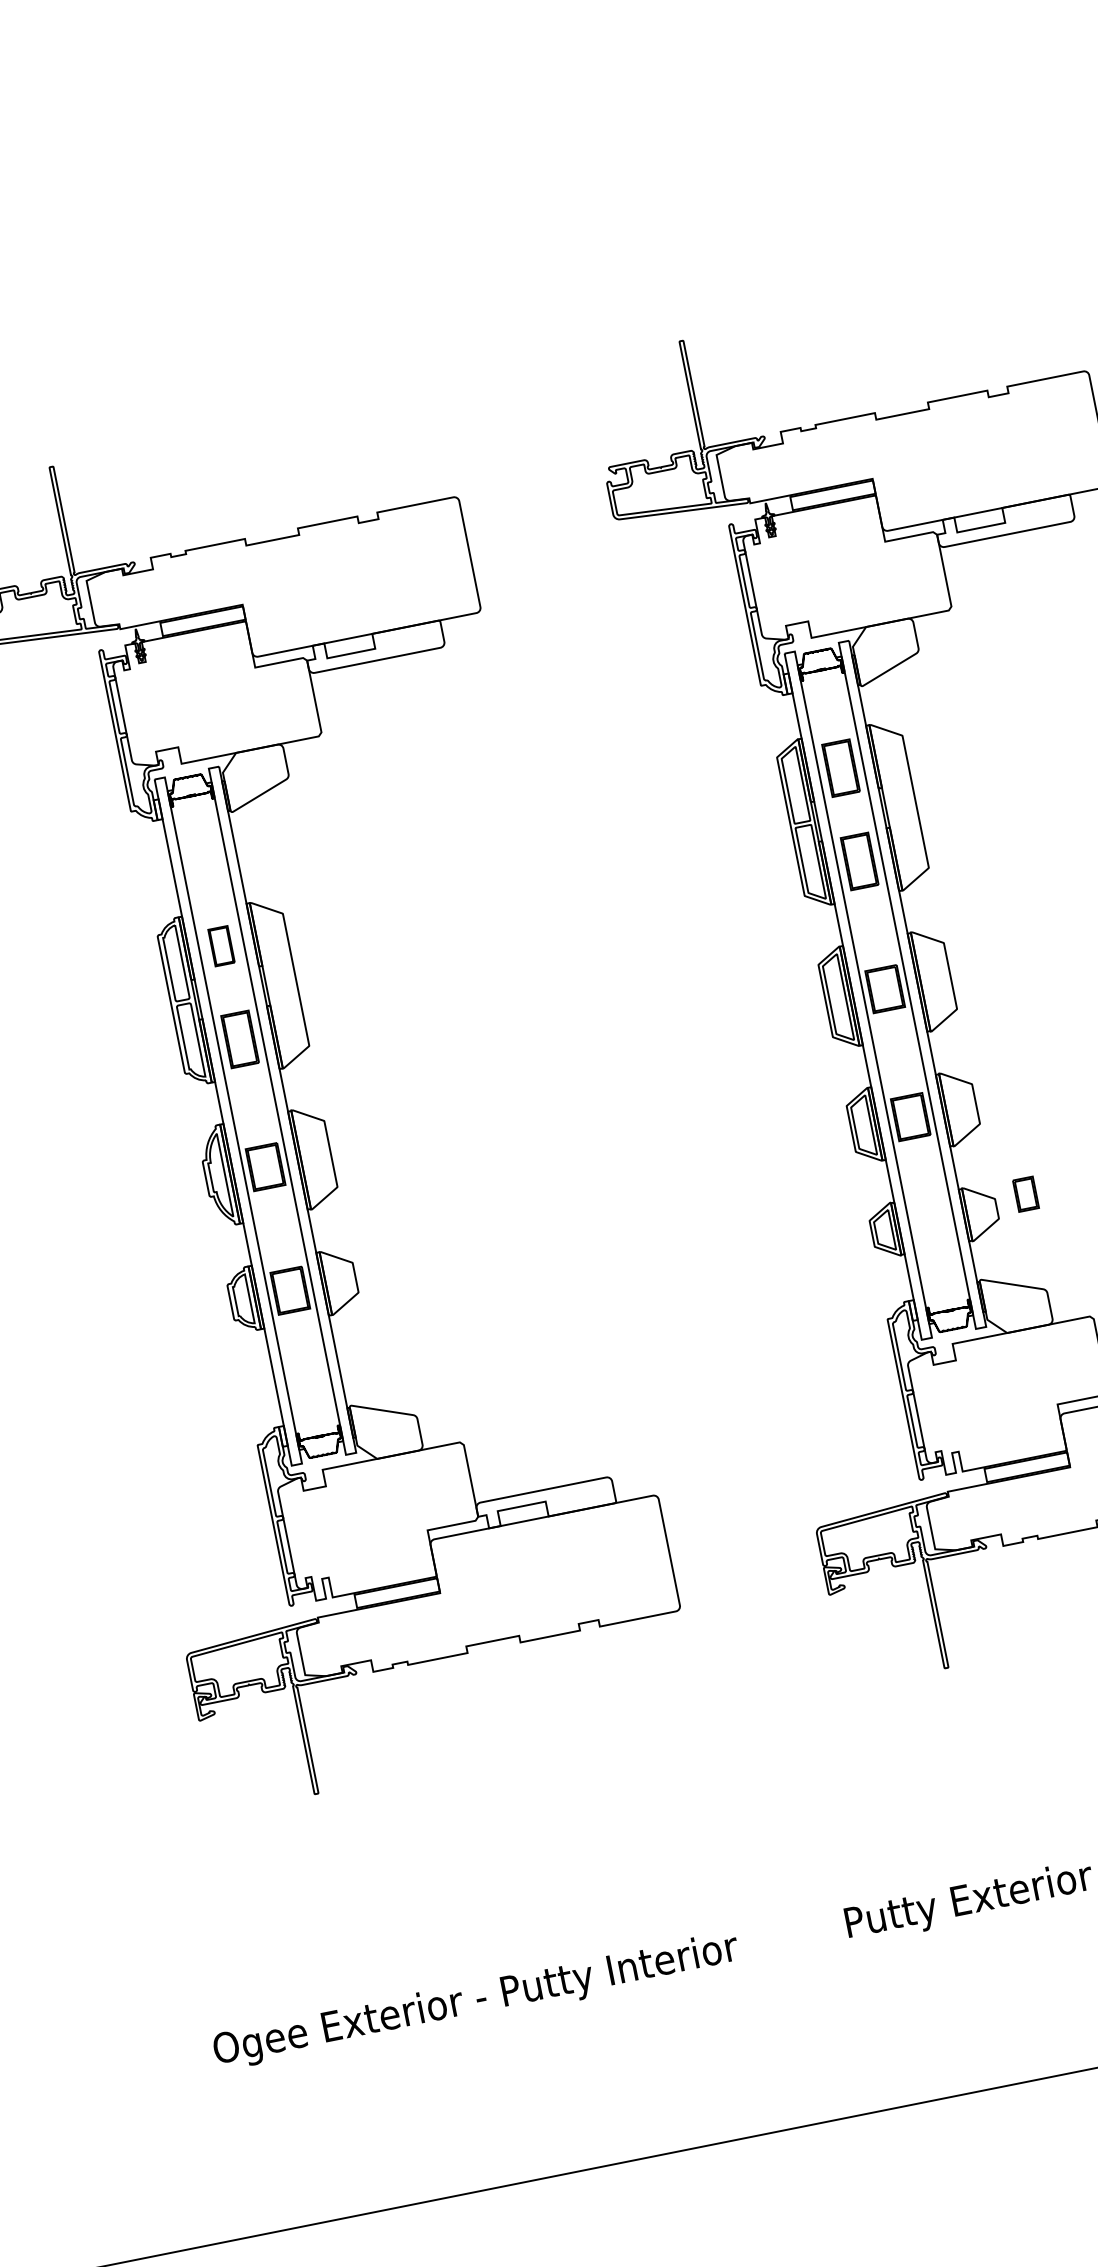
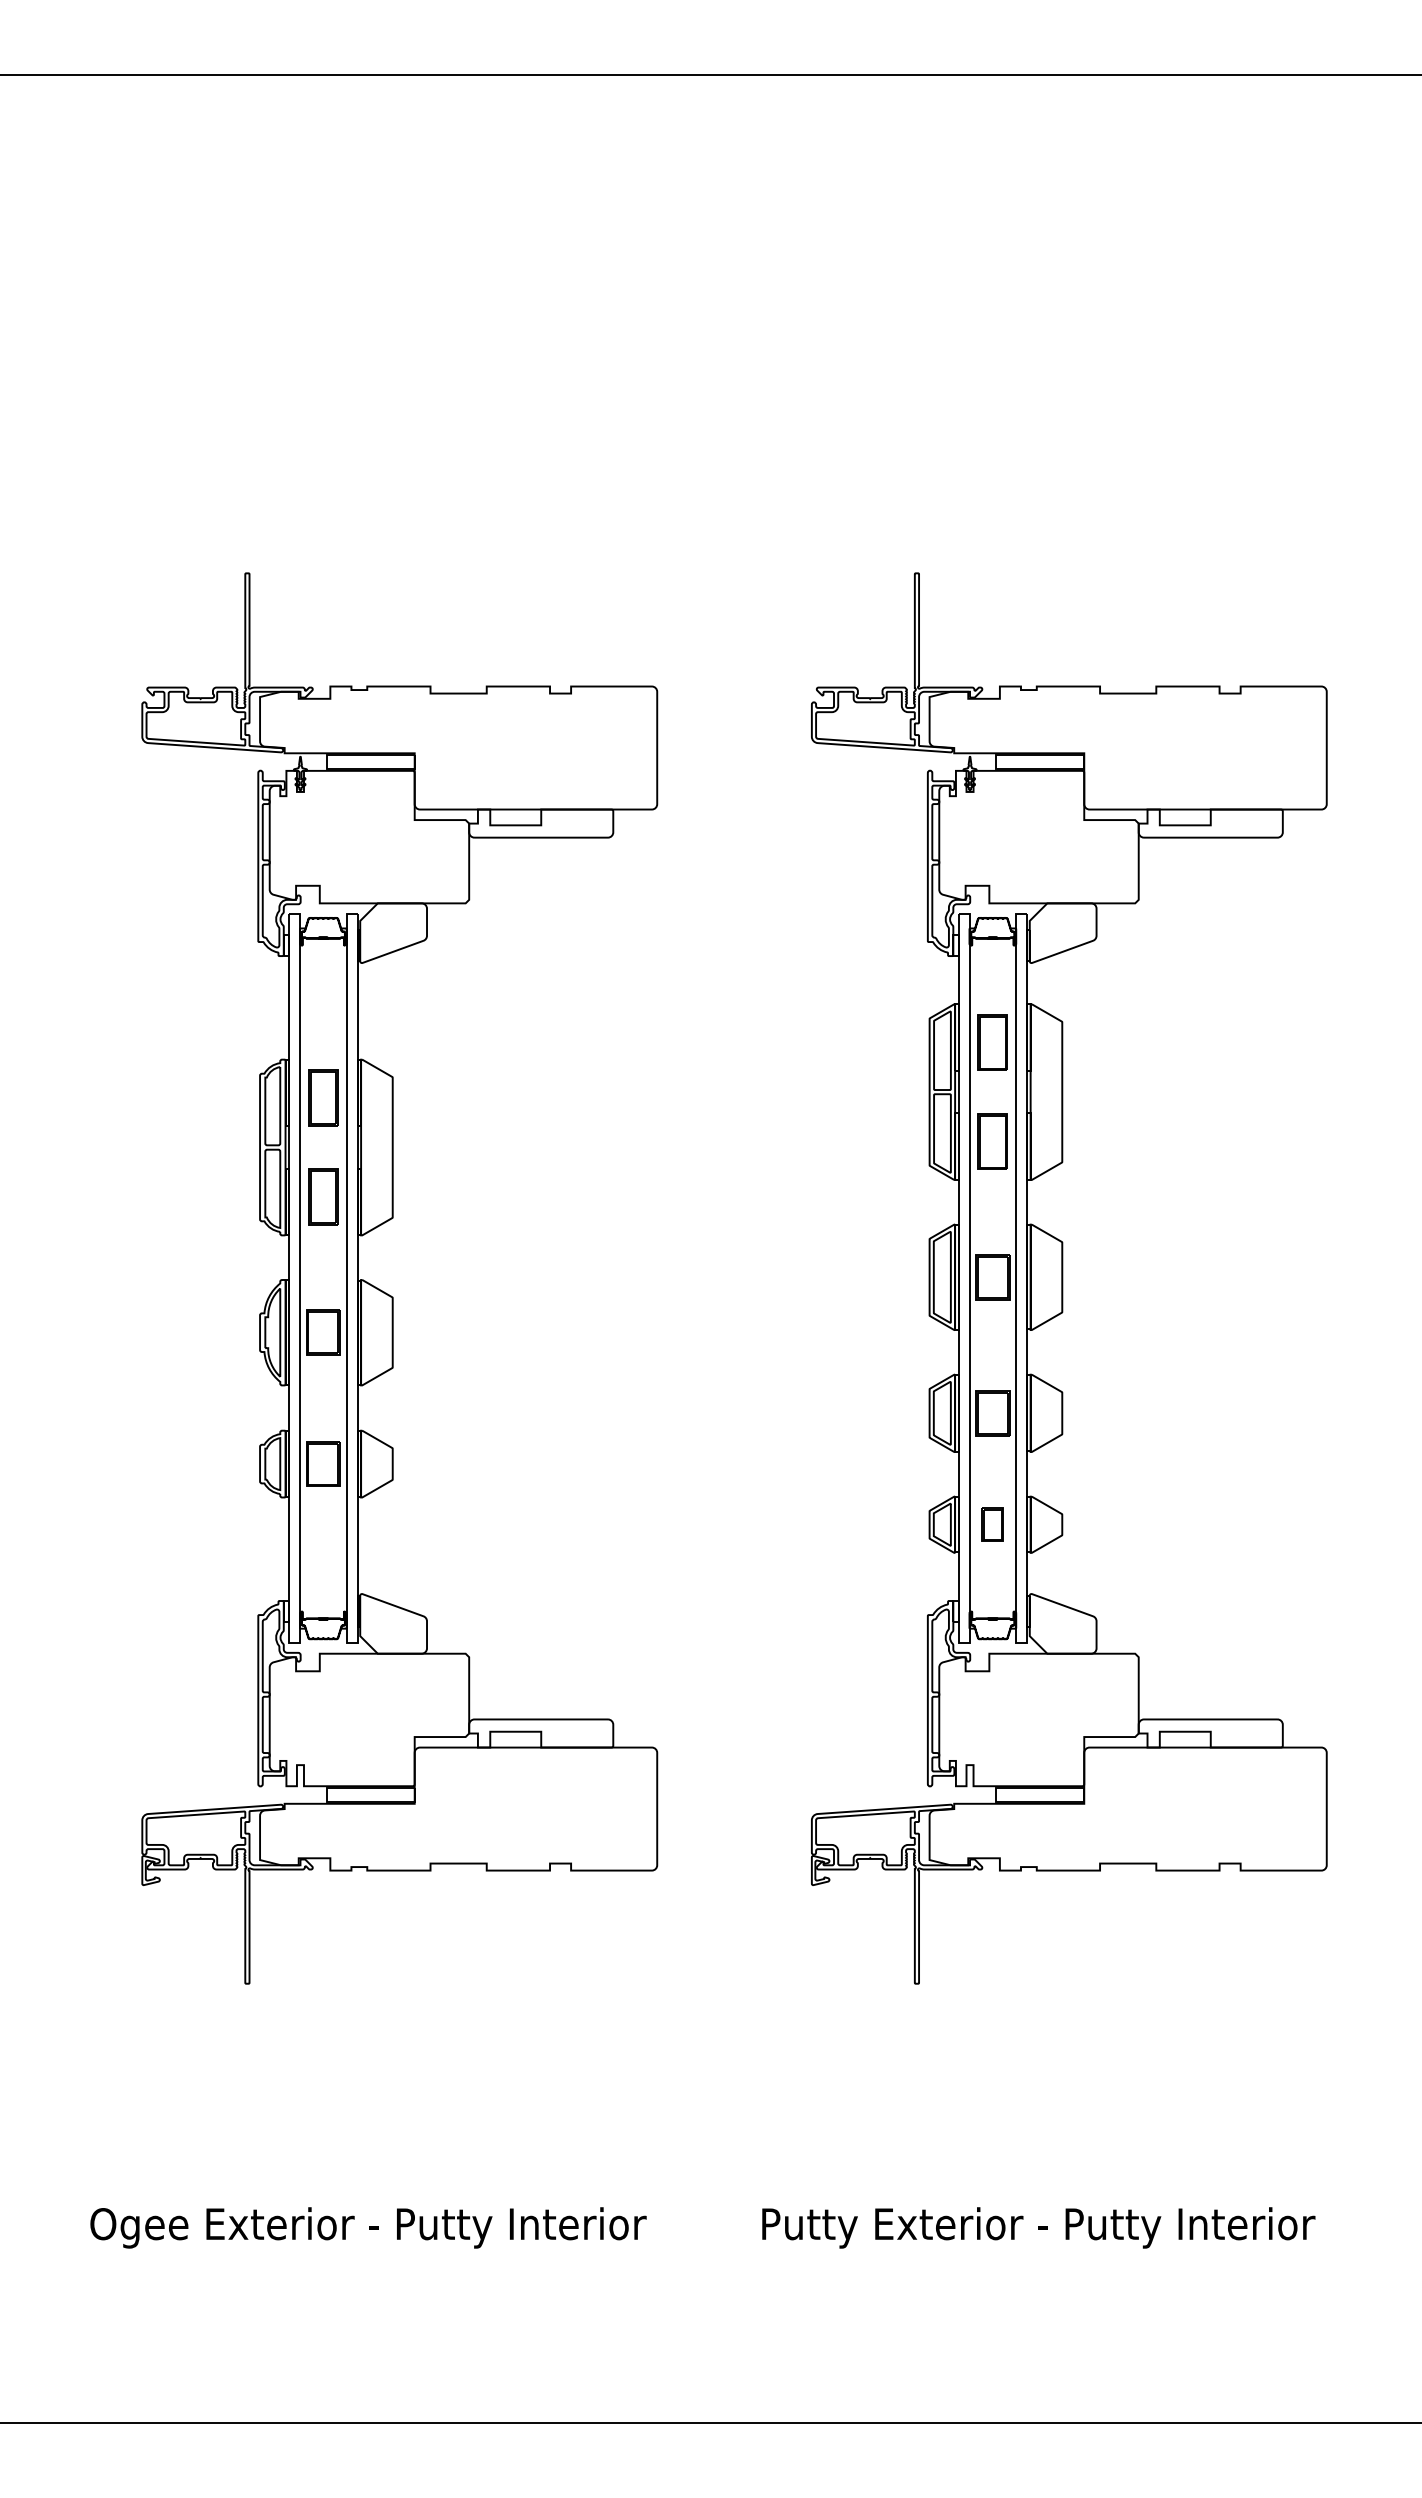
part: (221, 945) -> (323, 1097), size x1.43
part: (1025, 1194) -> (992, 1524), moved

